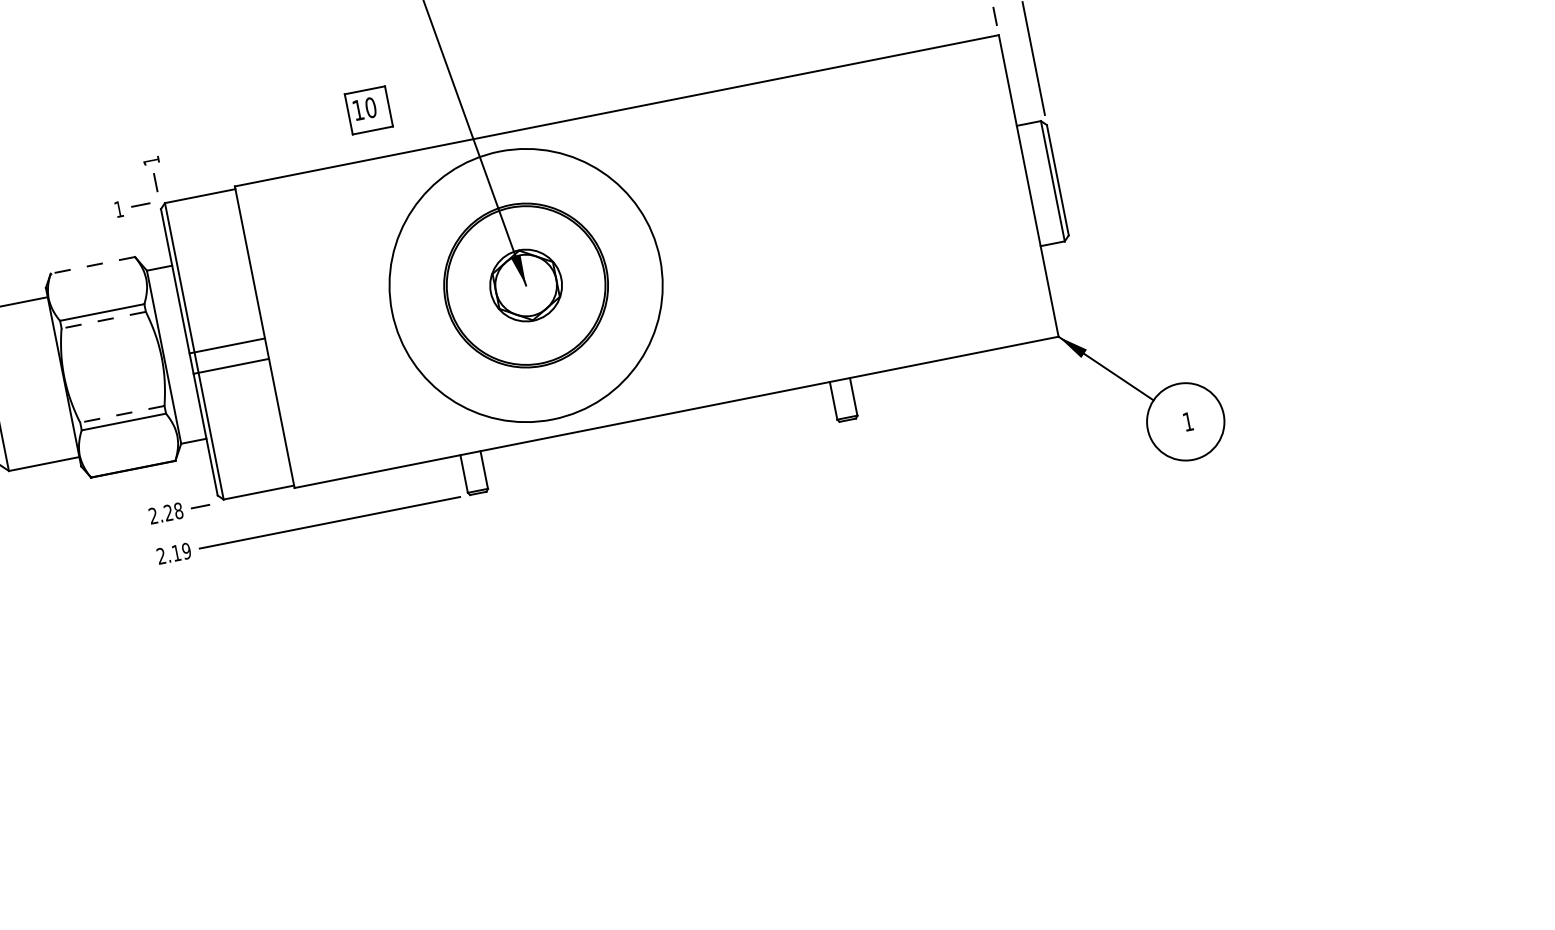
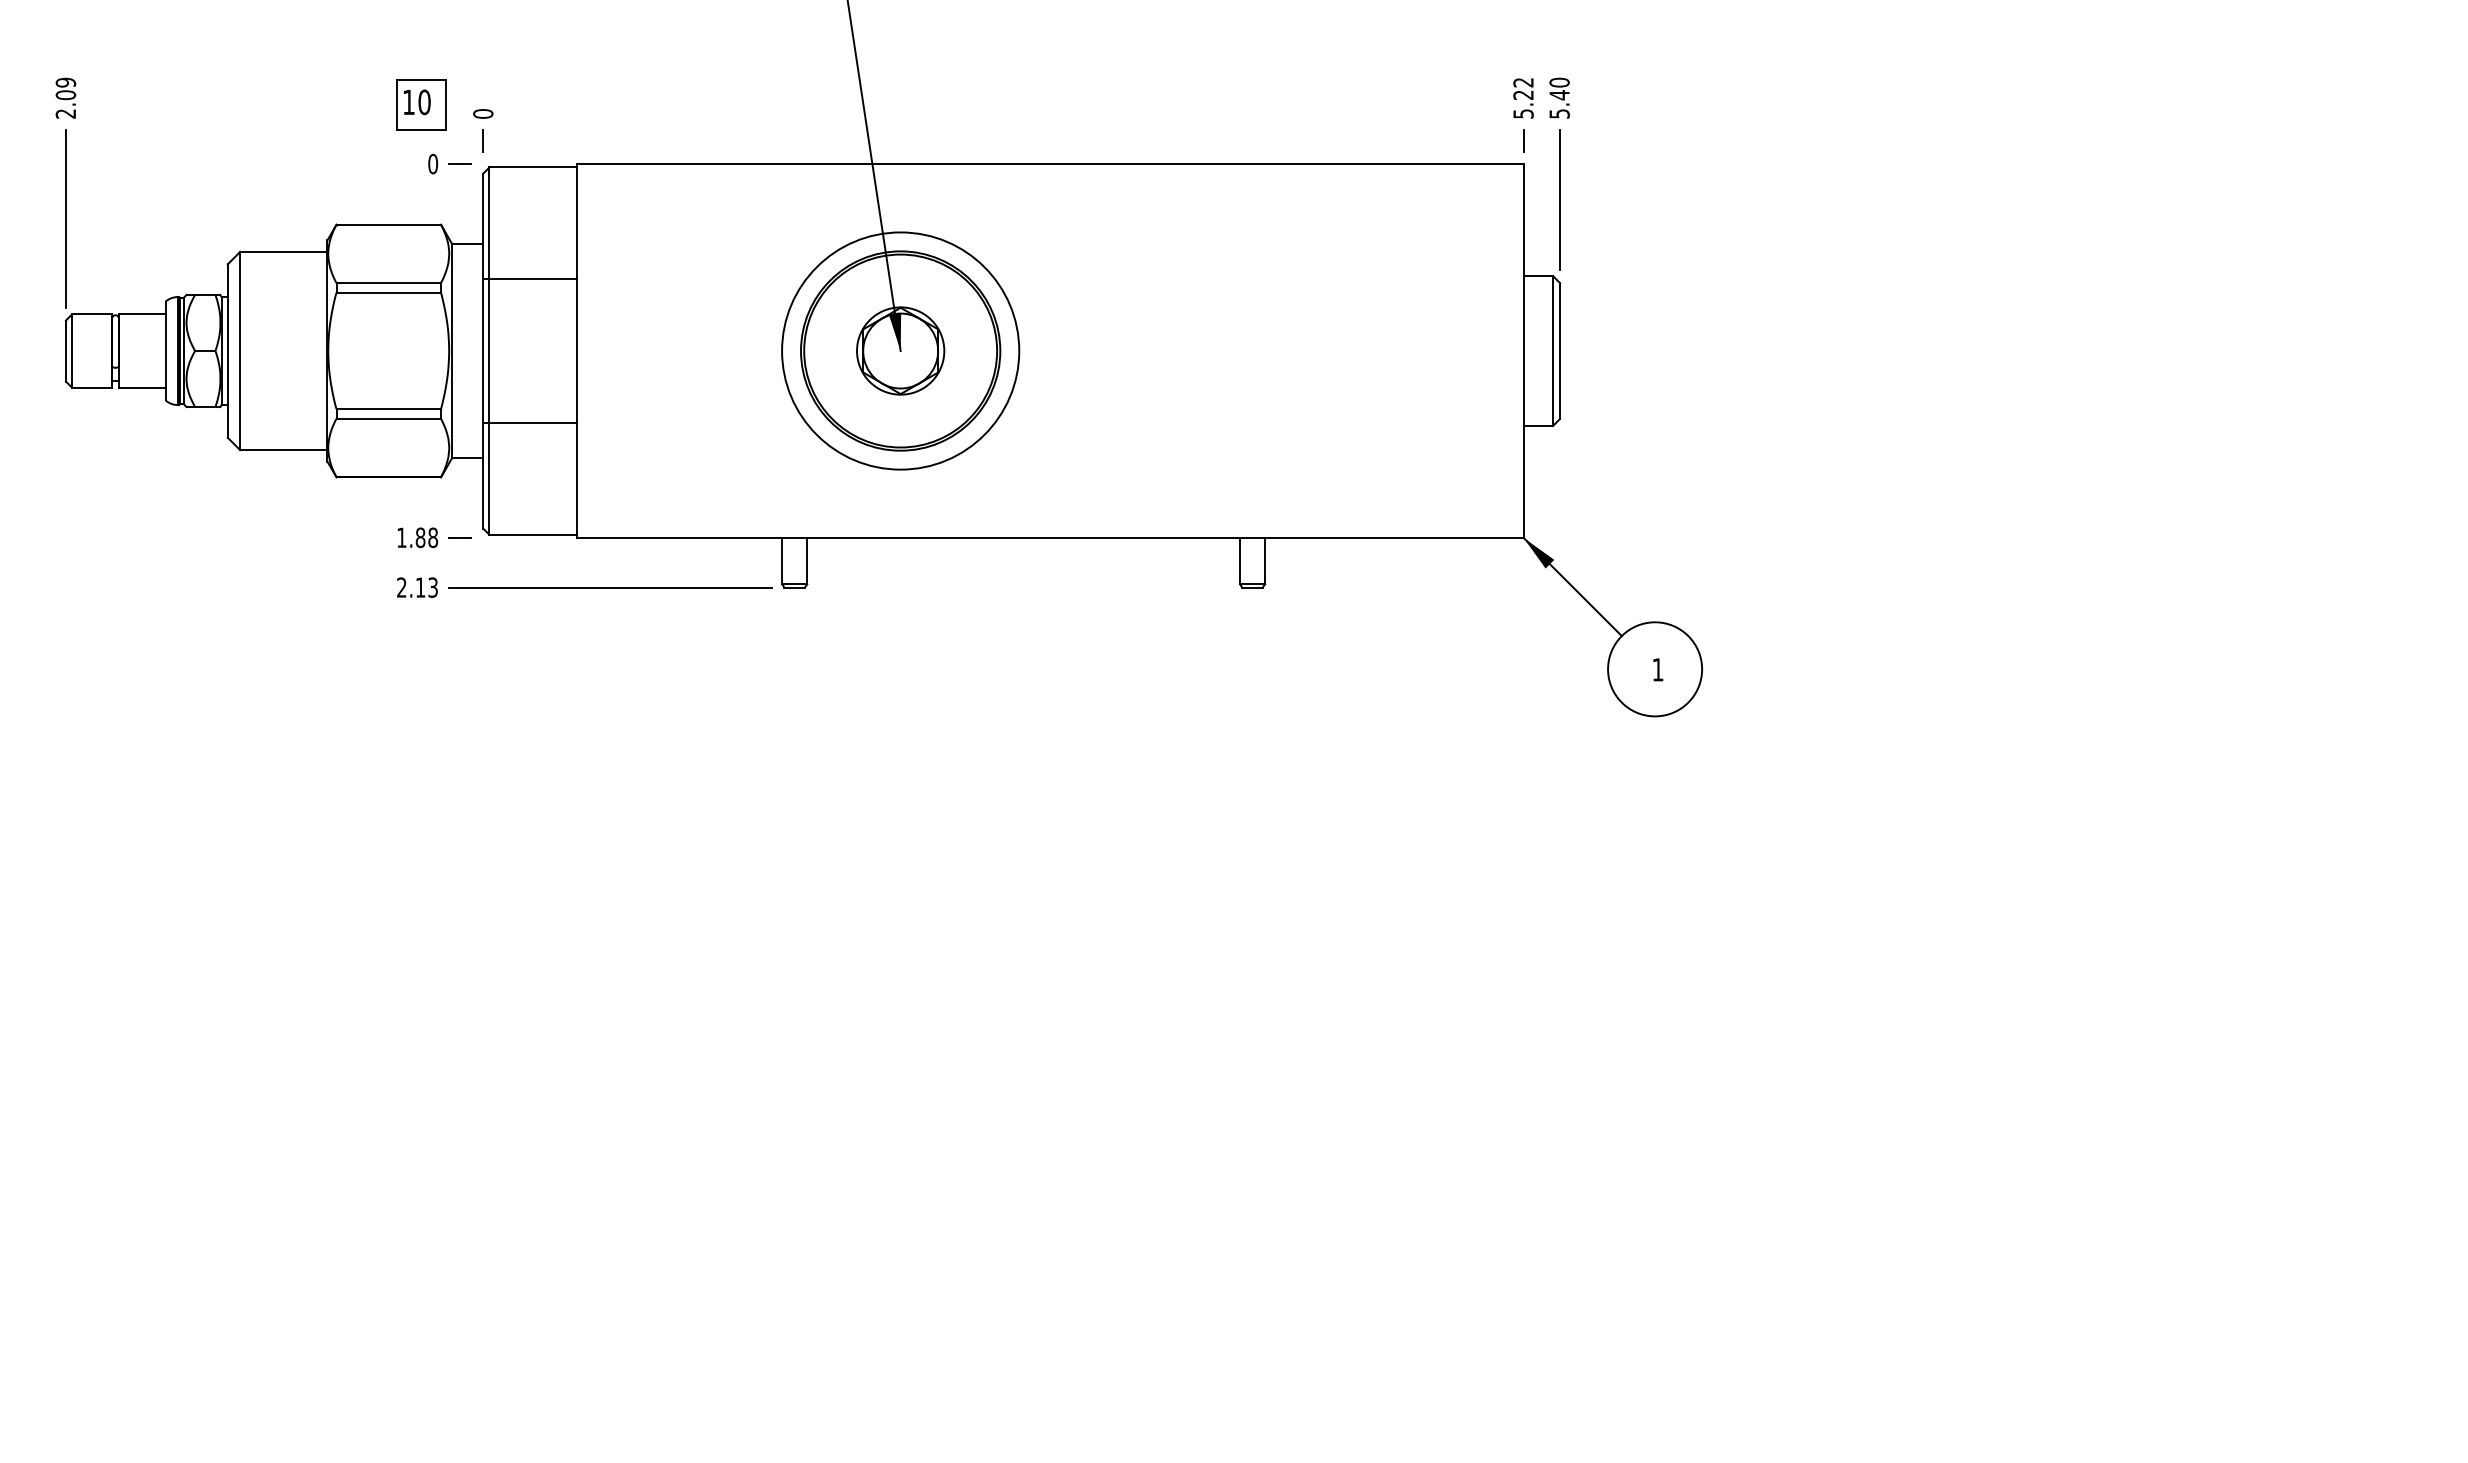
part: (368, 109) -> (421, 104), moved
text: (151, 160) -> (483, 113), 1 -> 0
text: (119, 208) -> (433, 163), 1 -> 0
line: (92, 265) -> (388, 224), dashed -> solid
circle: (525, 285) -> (900, 350), size x0.71
line: (103, 320) -> (388, 292), dashed -> solid
line: (226, 346) -> (529, 279), moved
line: (230, 366) -> (529, 422), moved
line: (122, 414) -> (388, 409), dashed -> solid
text: (161, 514) -> (411, 537), 2.28 -> 1.88
text: (186, 551) -> (432, 587), 2.19 -> 2.13

